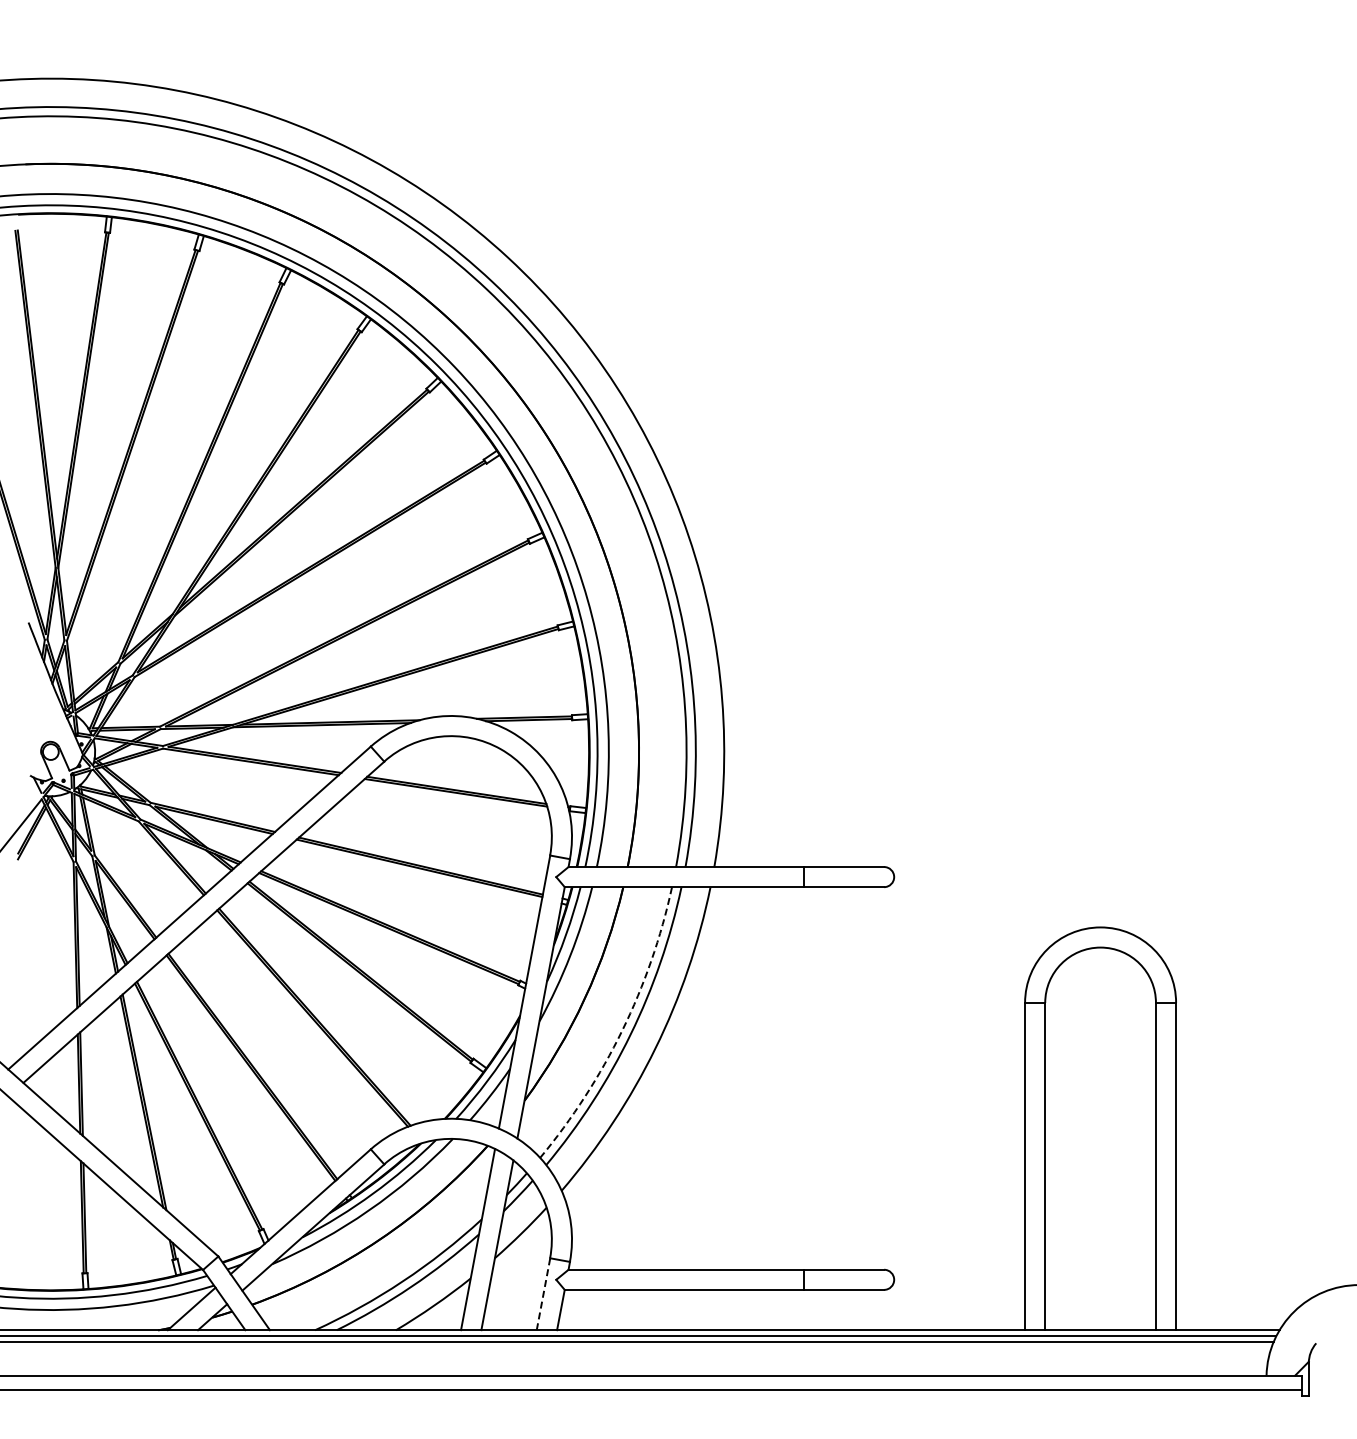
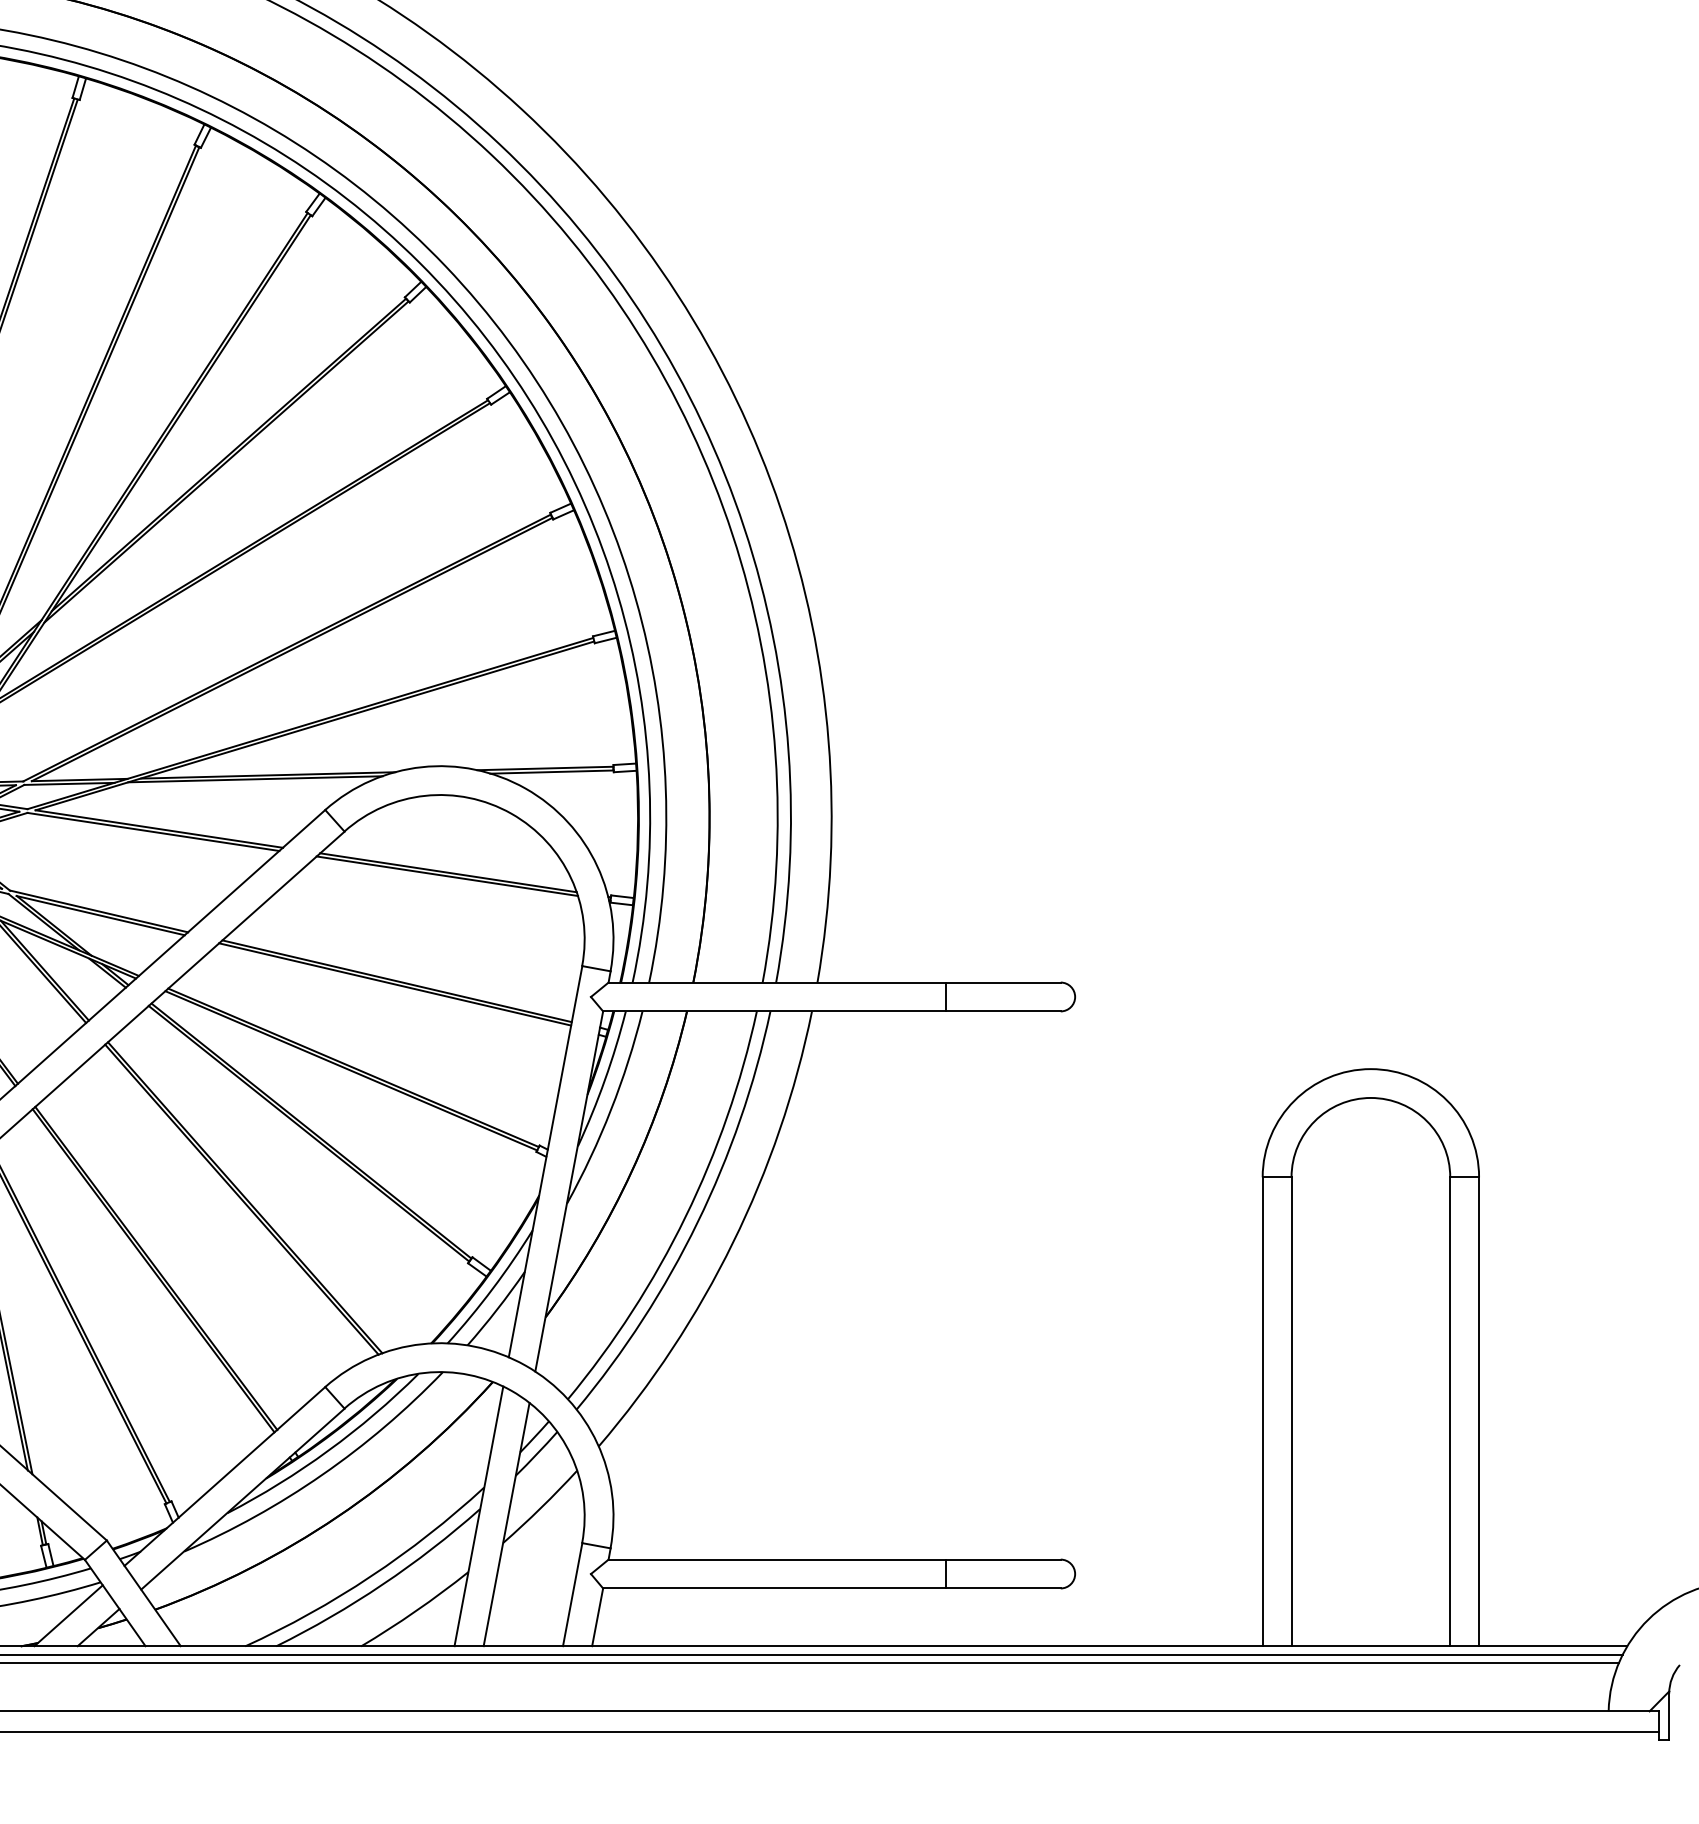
arc: (622, 1030) -> (685, 1216), dashed -> solid
line: (543, 1294) -> (572, 1595), dashed -> solid

